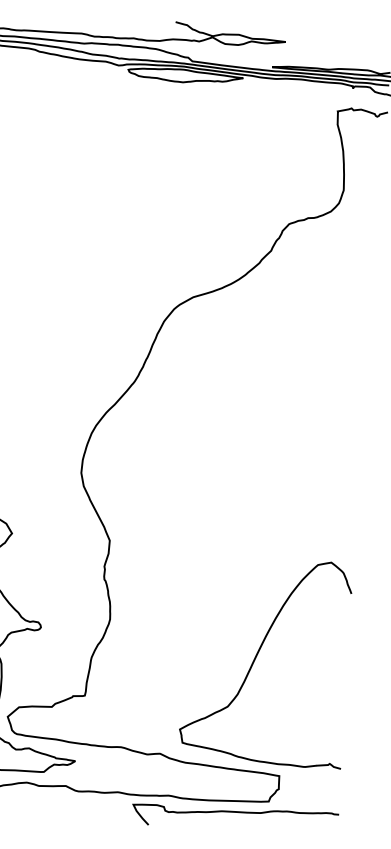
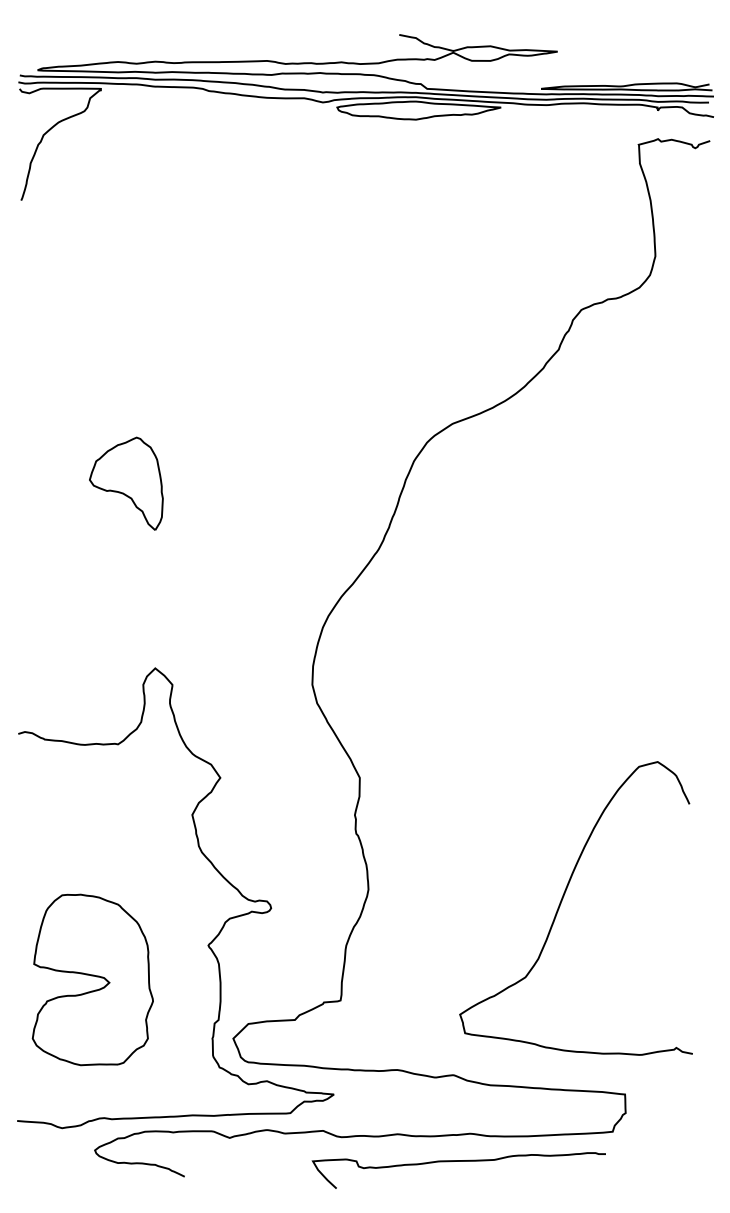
curve: (257, 655) -> (562, 901), moved
curve: (235, 812) -> (458, 1161), moved

